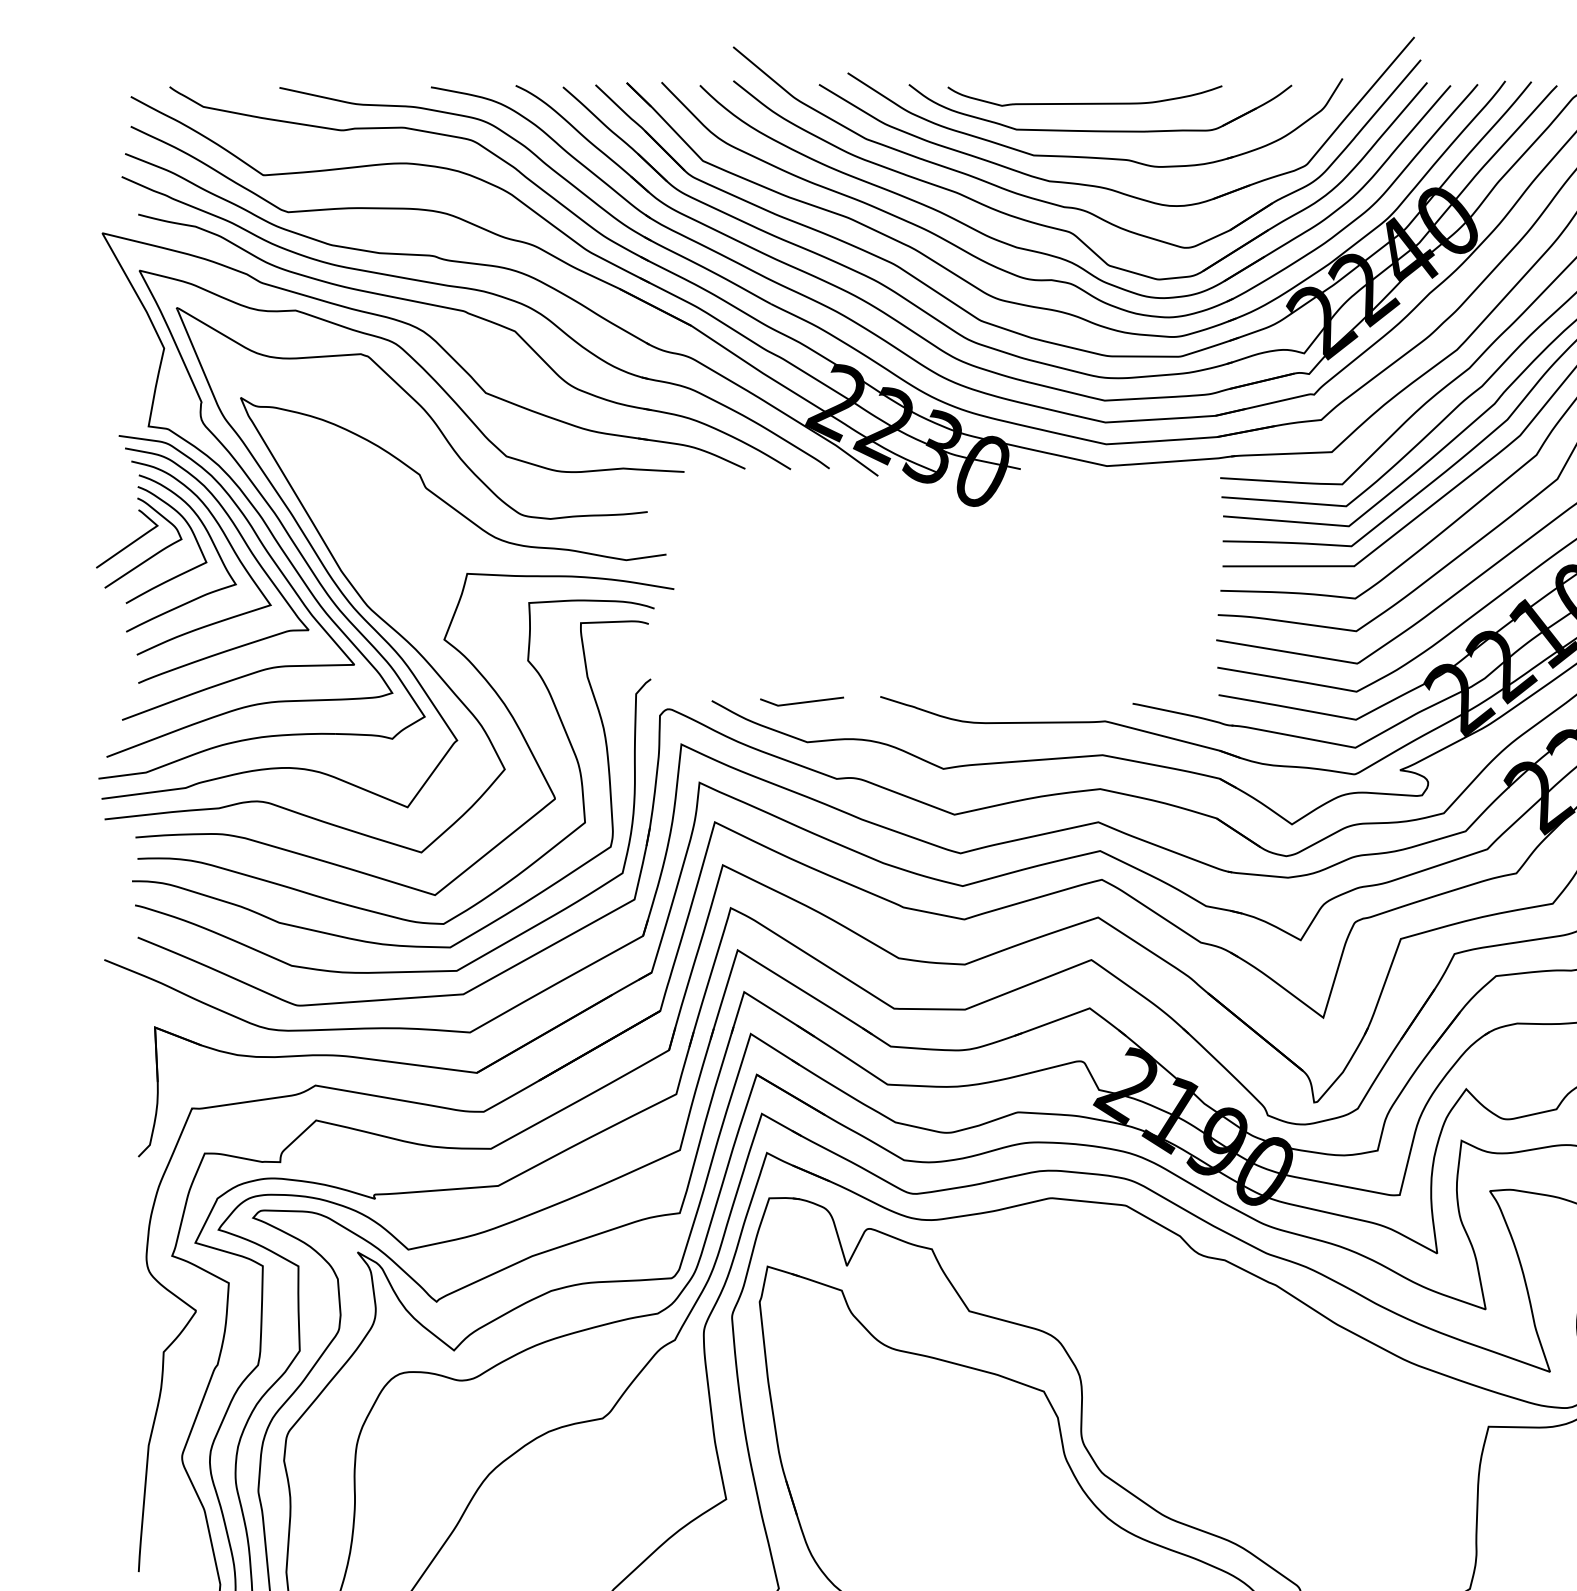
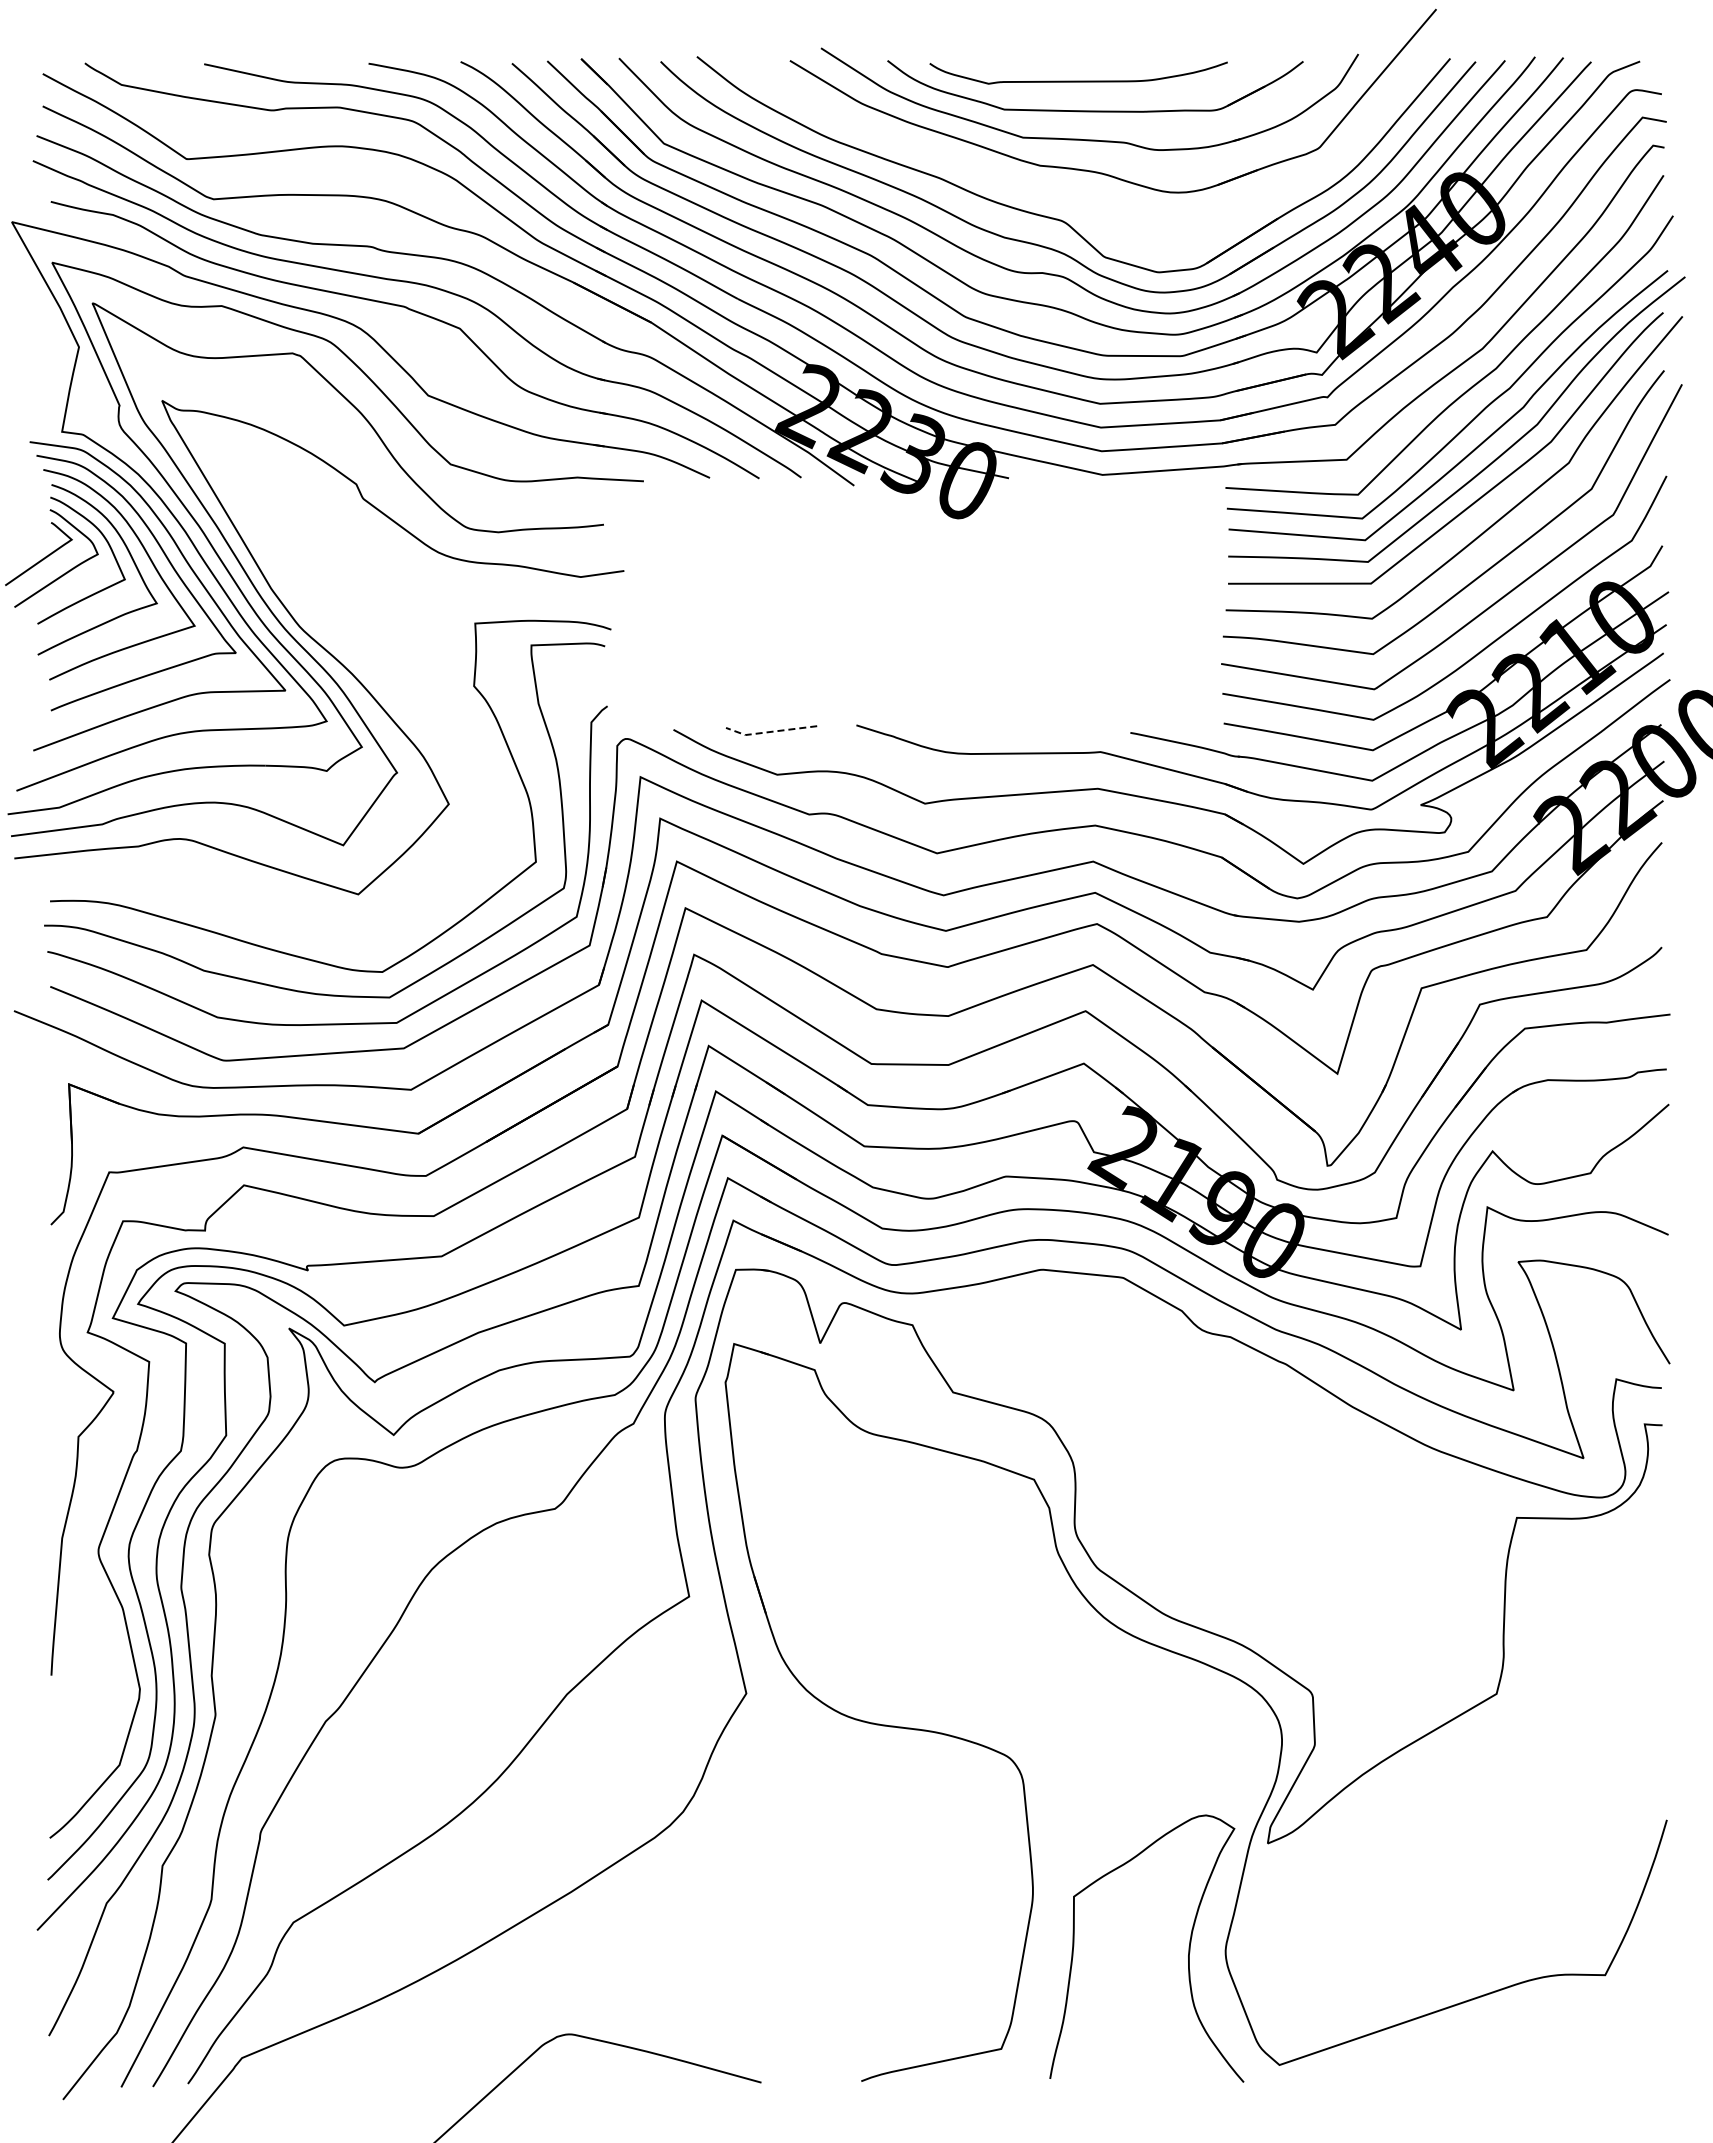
part: (1072, 206) -> (1065, 193), removed
curve: (475, 670) -> (417, 696), removed
line: (801, 703) -> (770, 732), solid -> dashed

